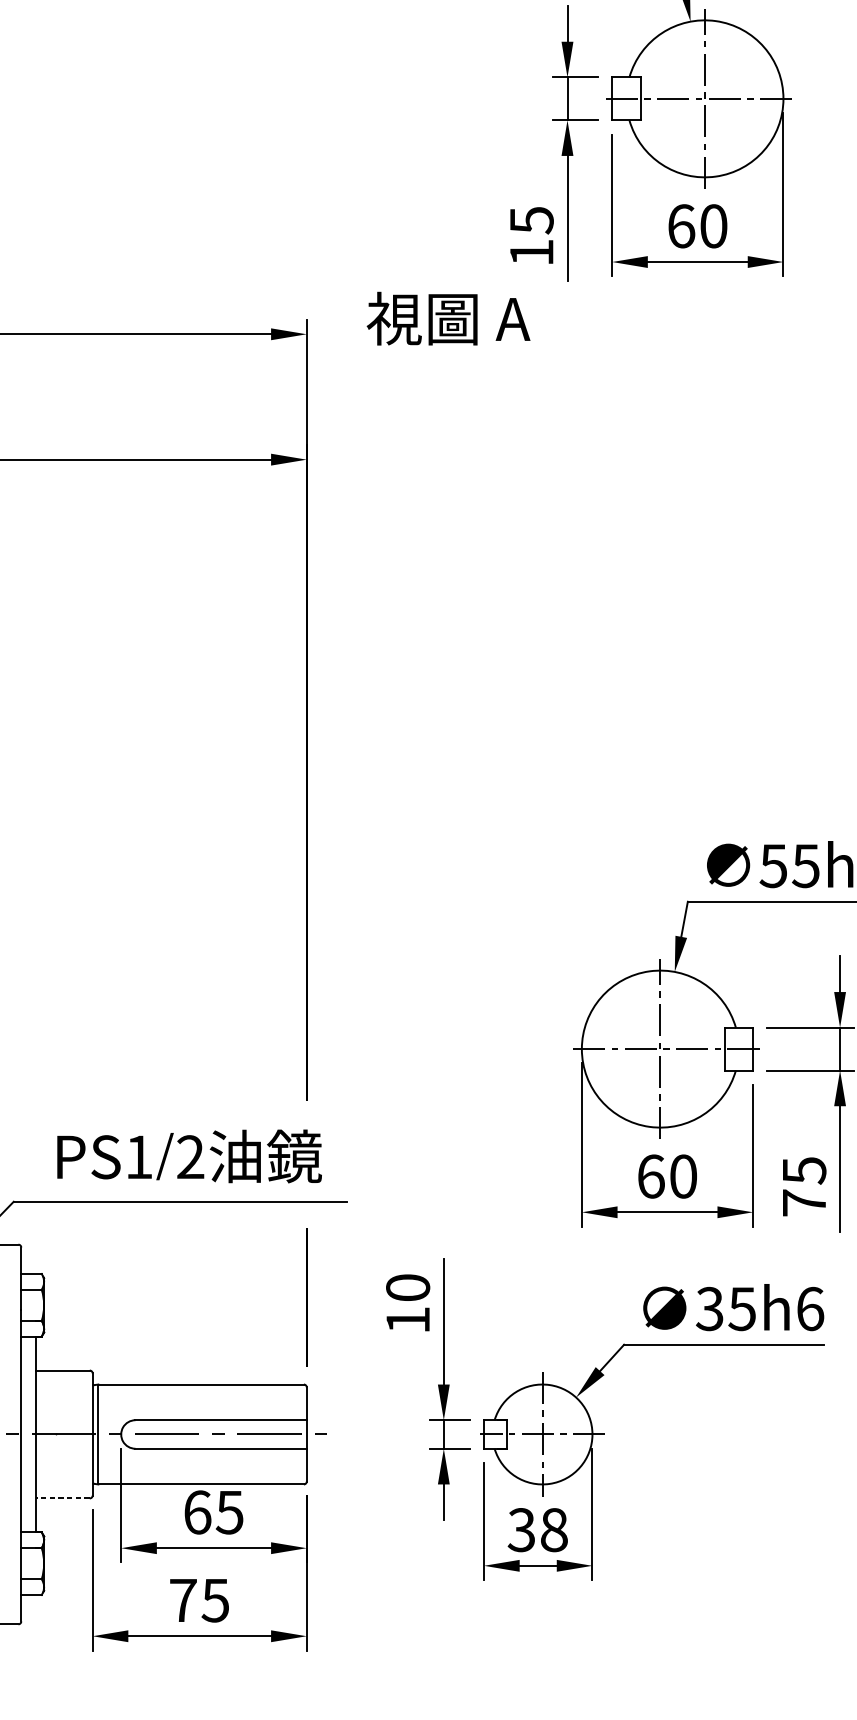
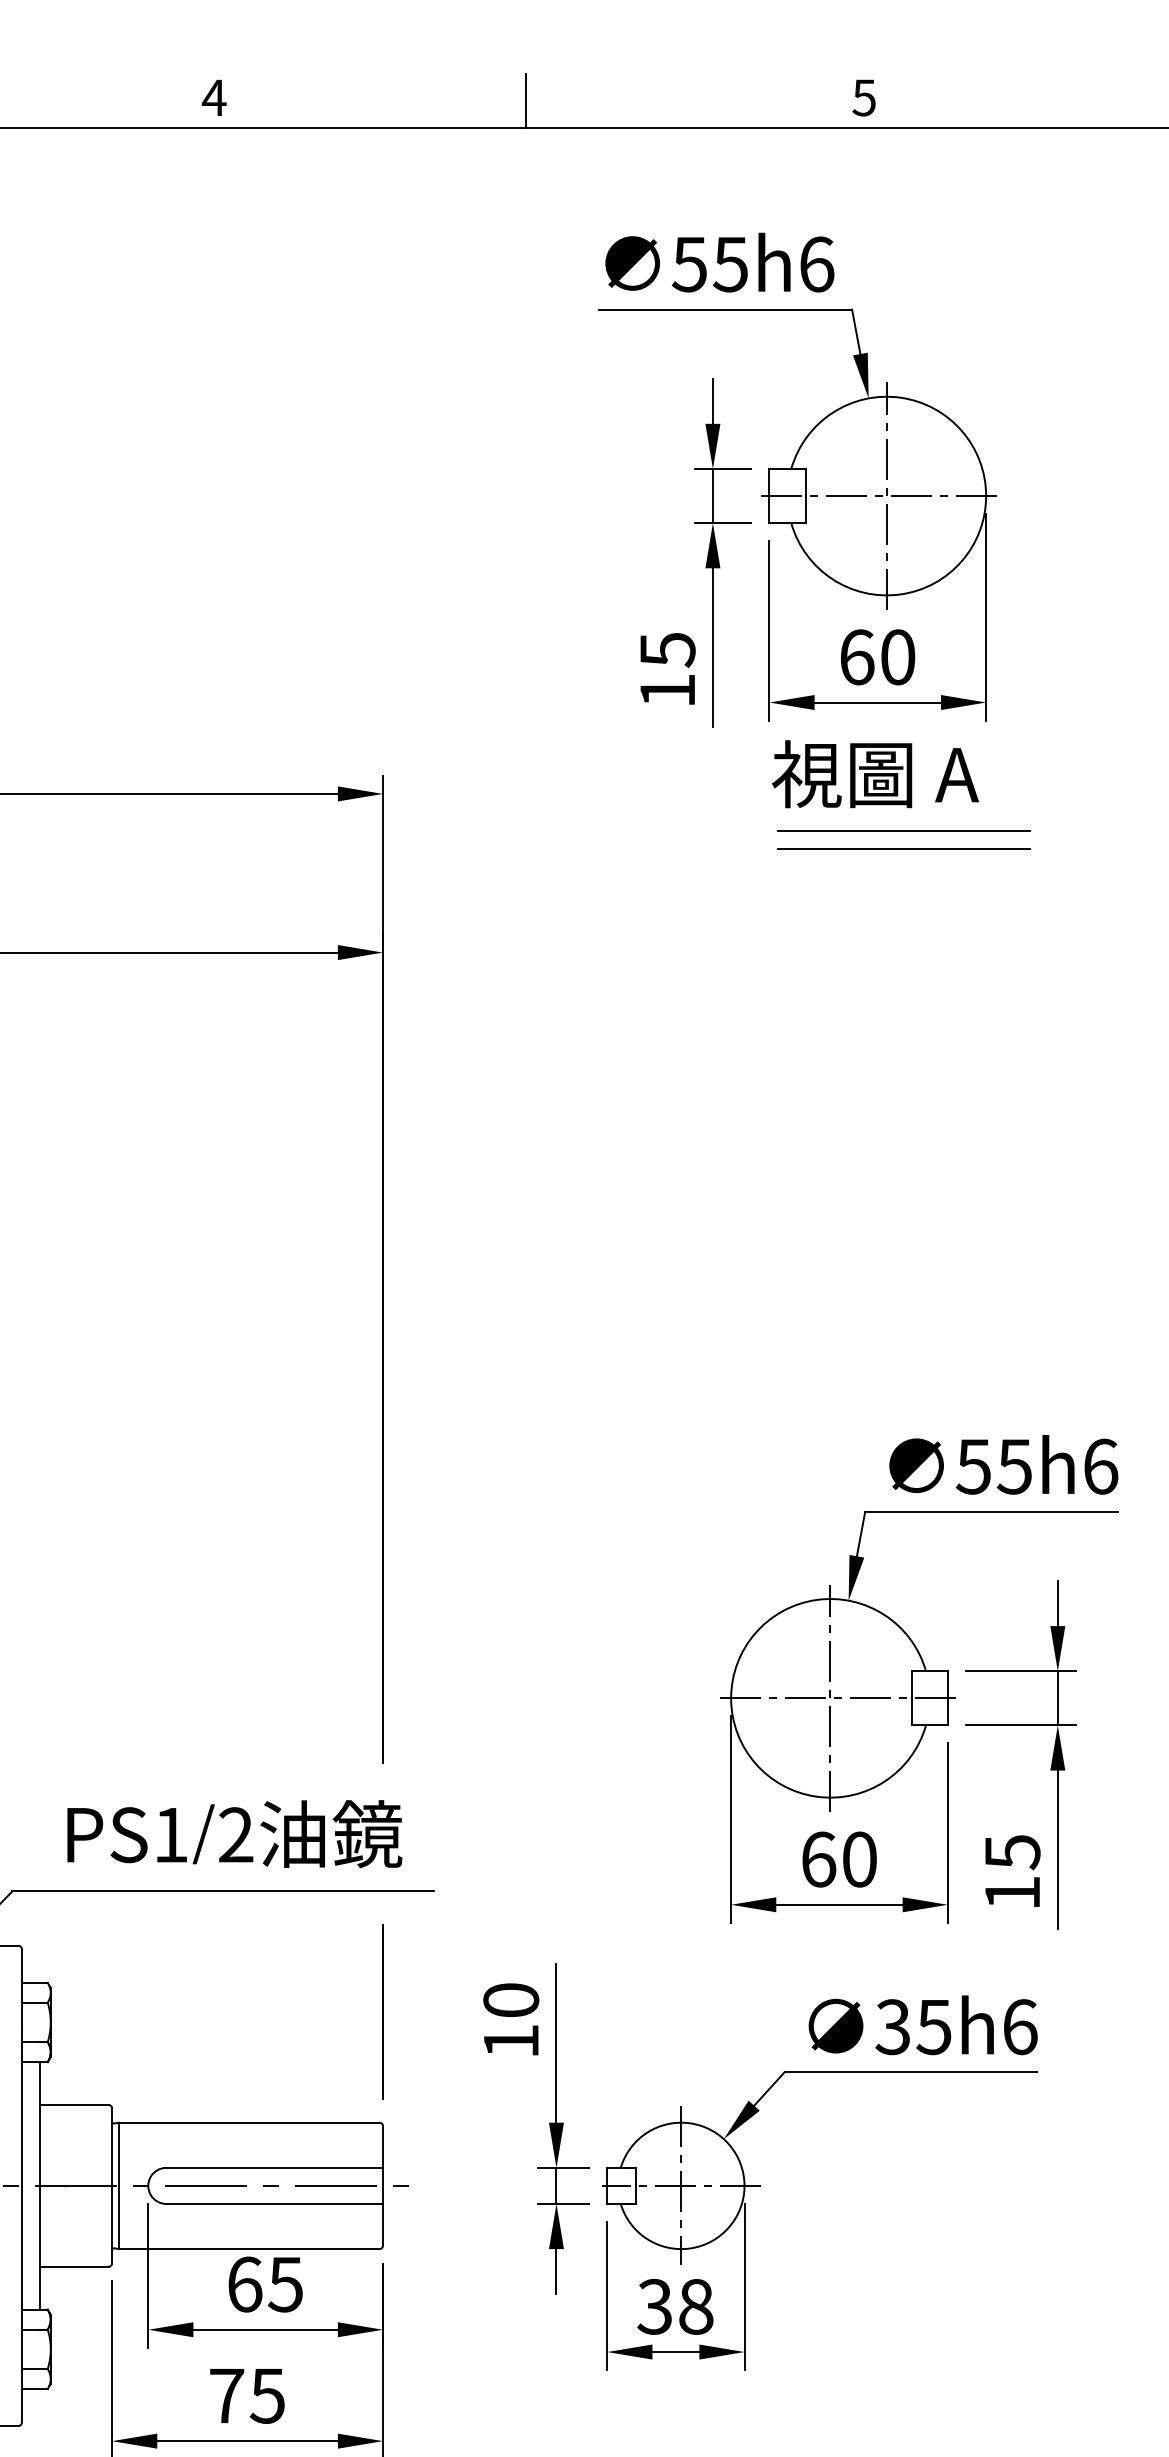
text: (448, 318) -> (875, 774), moved
line: (718, 363) -> (903, 831), added
line: (718, 378) -> (903, 849), added
text: (804, 1202) -> (1012, 1892), 75 -> 15
line: (62, 1498) -> (73, 2266), dashed -> solid

